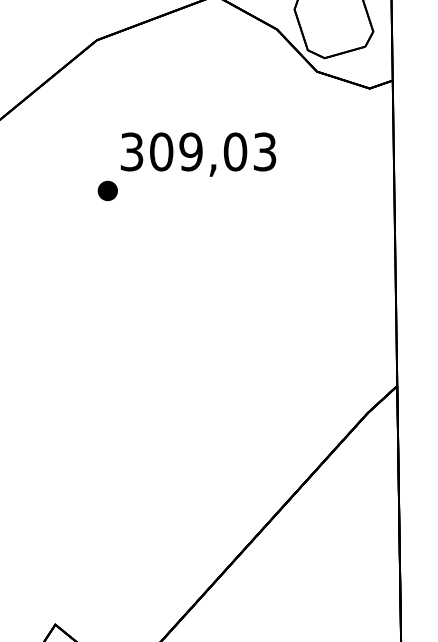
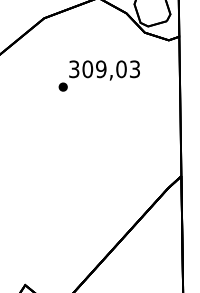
text: (185, 165) -> (98, 75), moved

